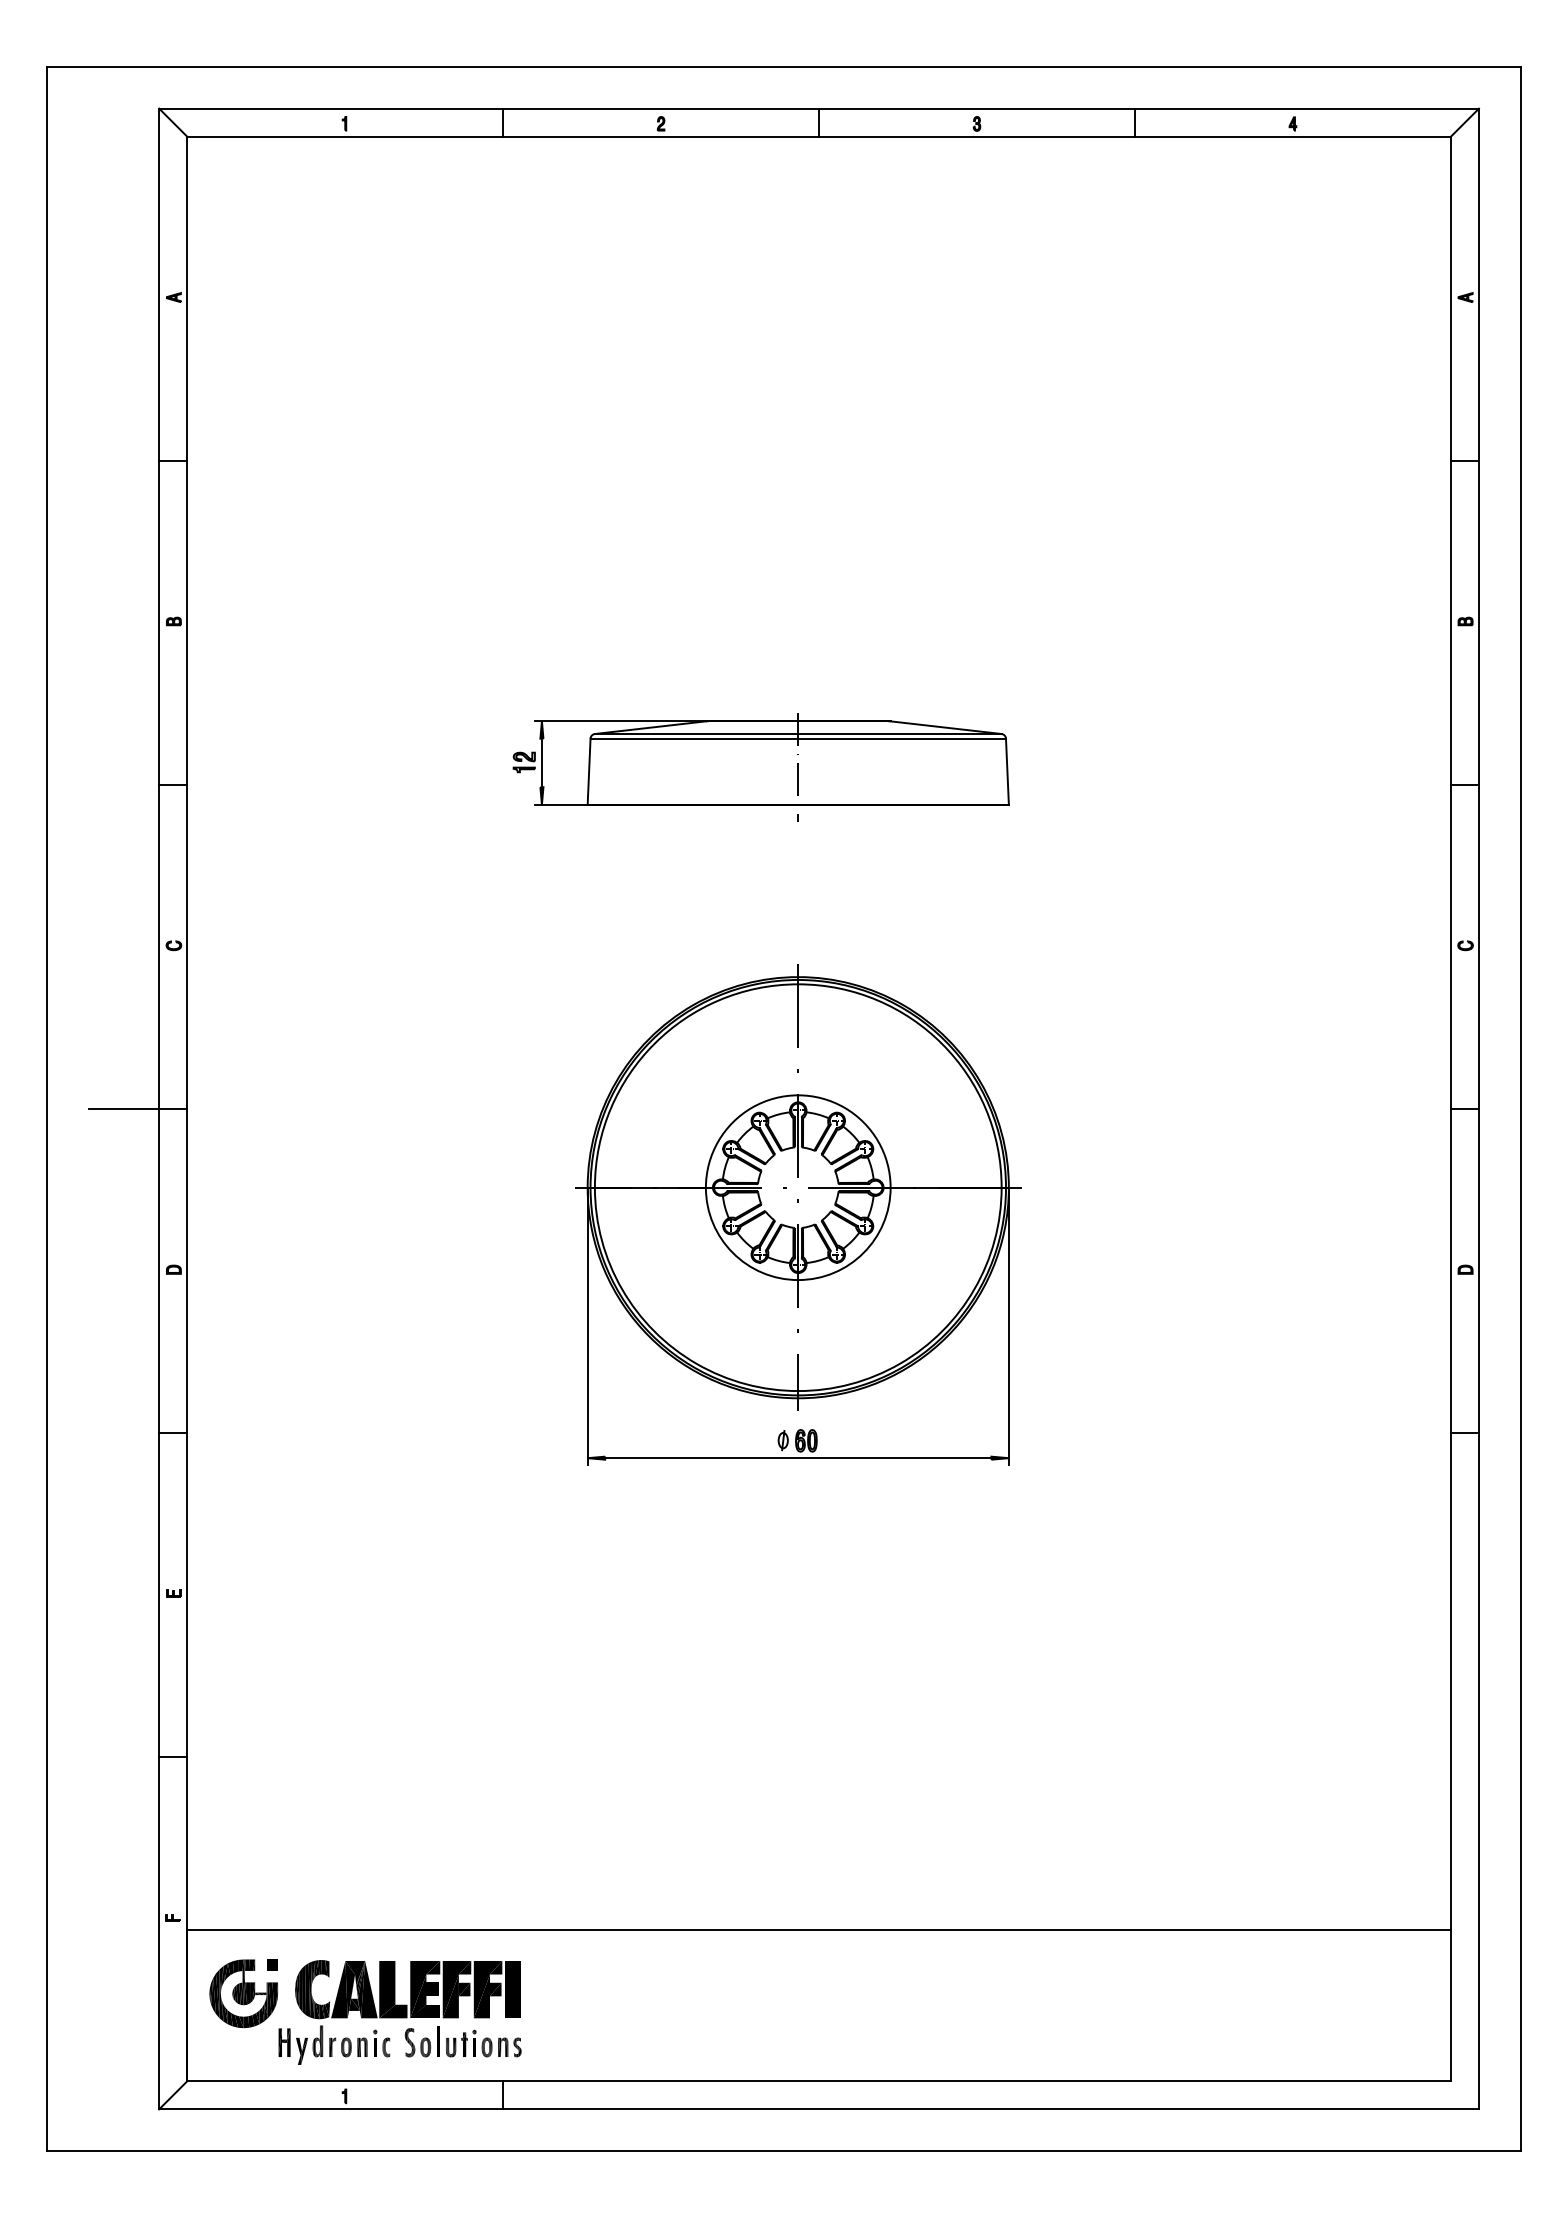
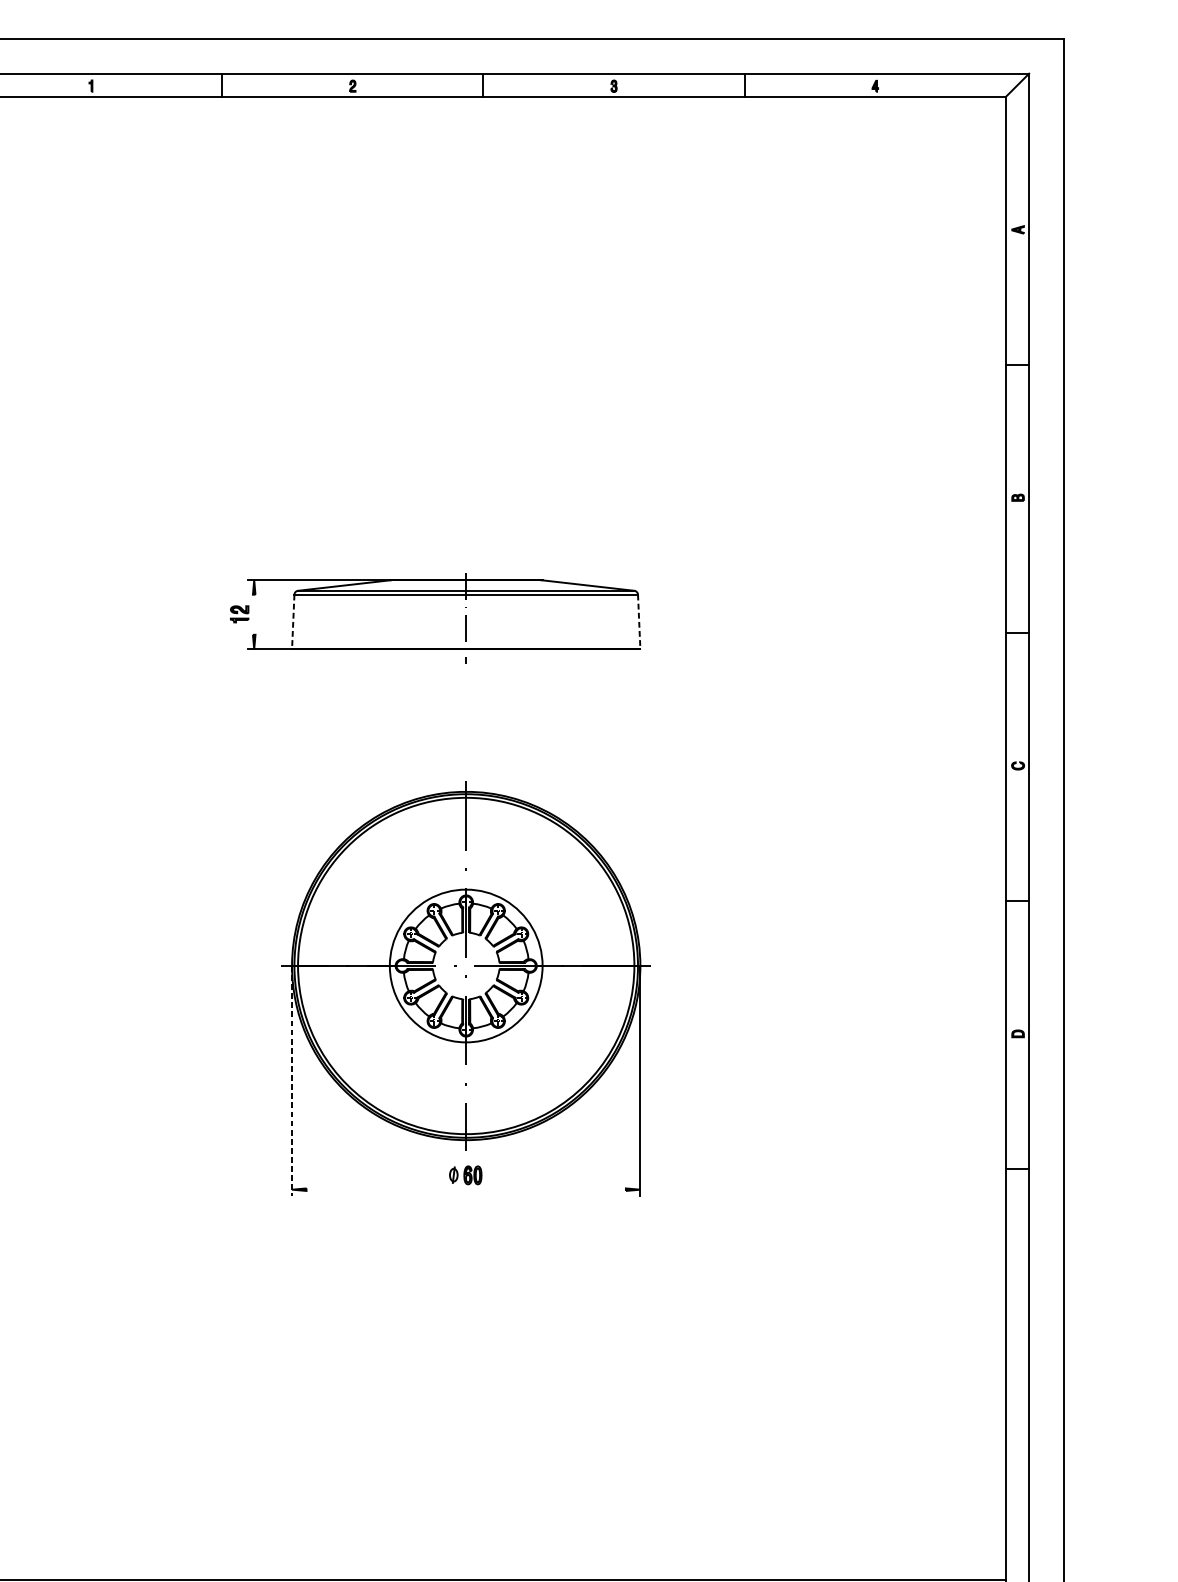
line: (541, 762) -> (253, 614), removed
line: (589, 772) -> (293, 622), solid -> dashed
line: (1007, 772) -> (639, 622), solid -> dashed
line: (587, 1326) -> (291, 1080), solid -> dashed
line: (798, 1458) -> (466, 1189), removed

